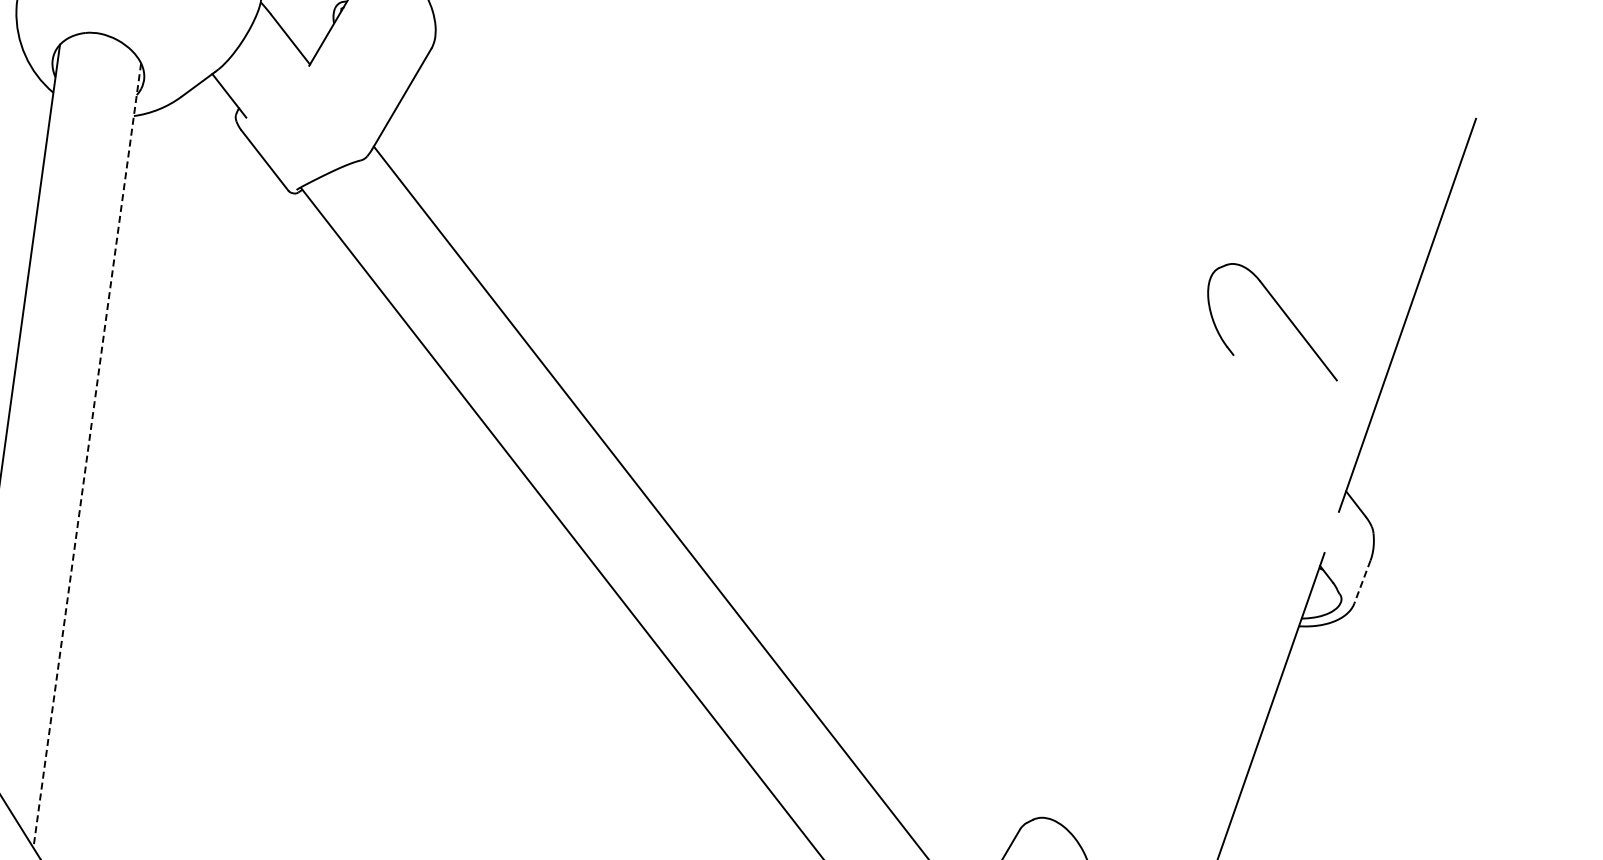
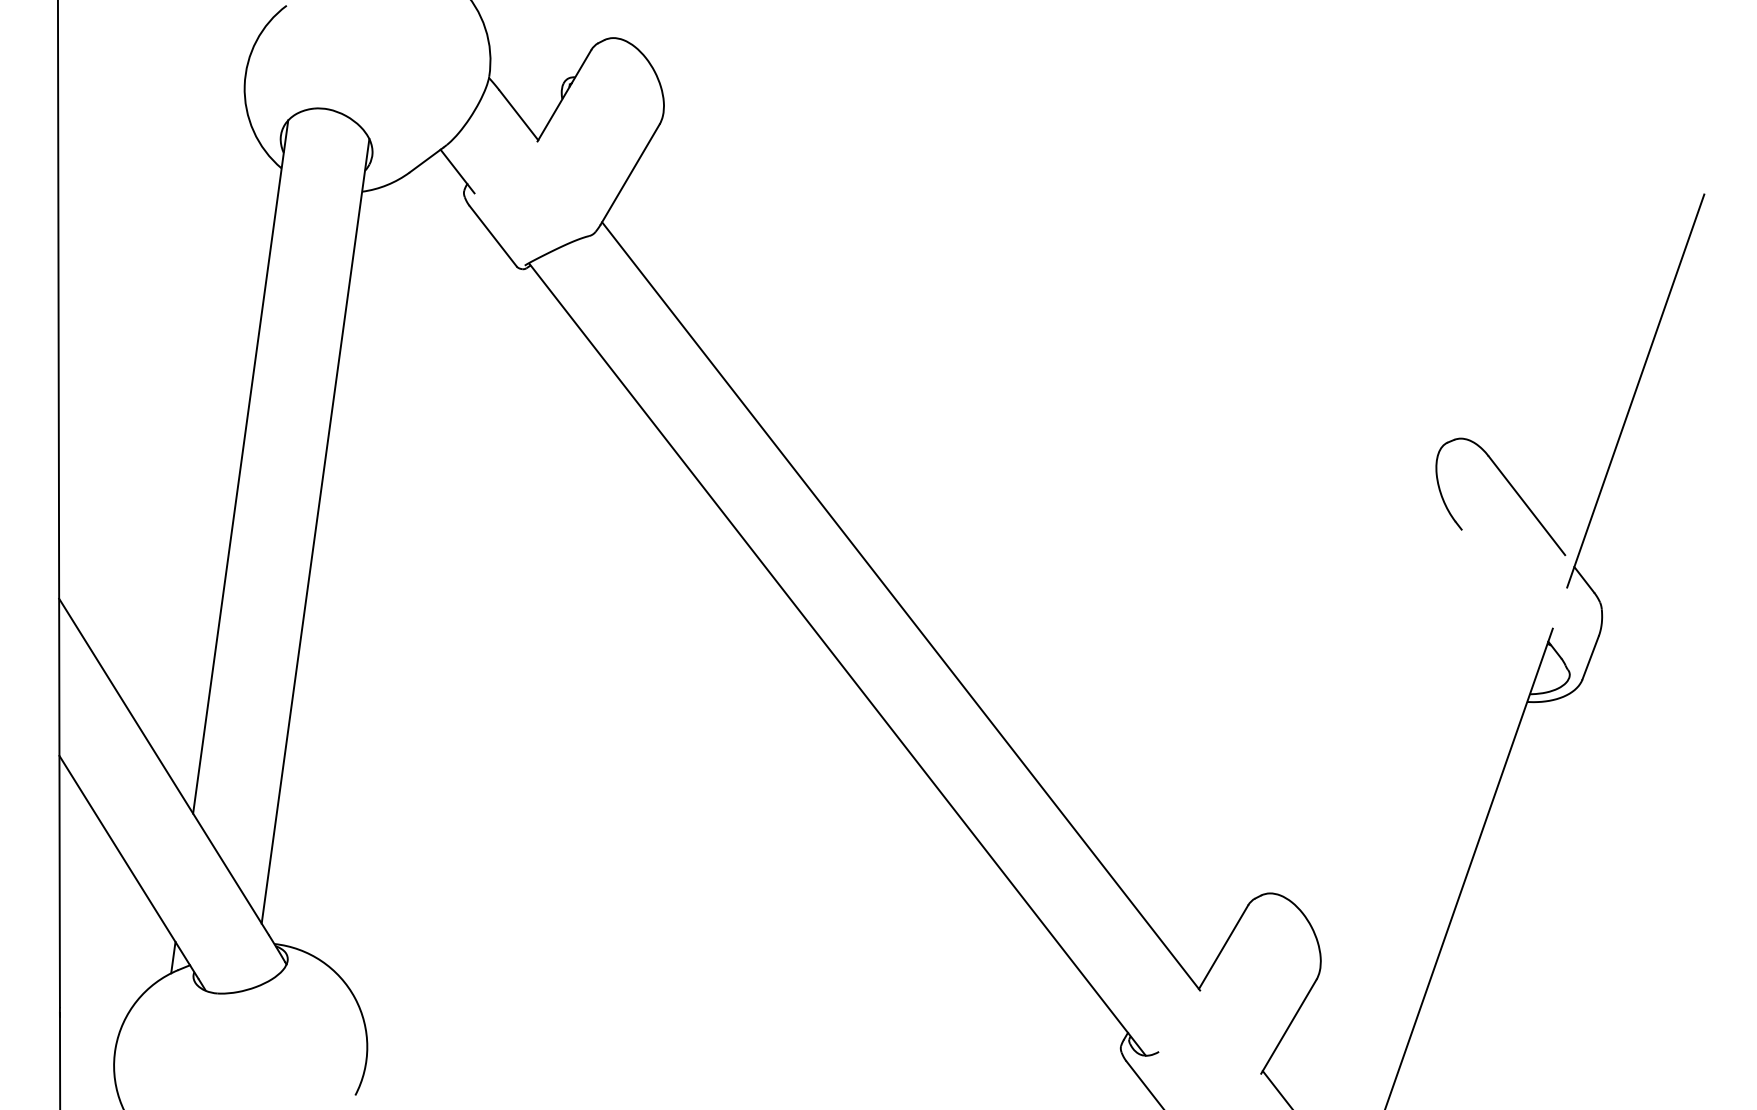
part: (1282, 311) -> (1510, 486), moved
line: (87, 455) -> (315, 531), dashed -> solid
line: (1362, 582) -> (1590, 658), dashed -> solid

